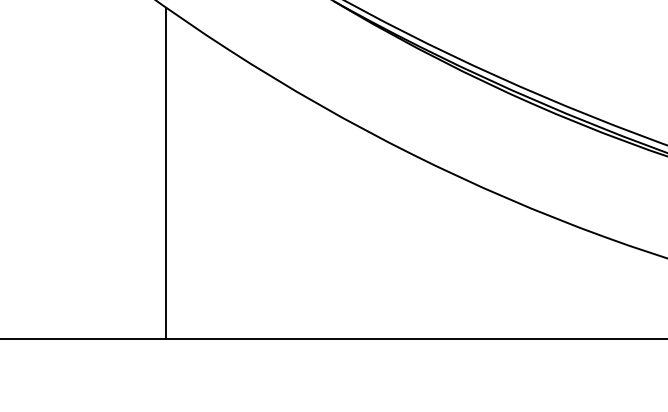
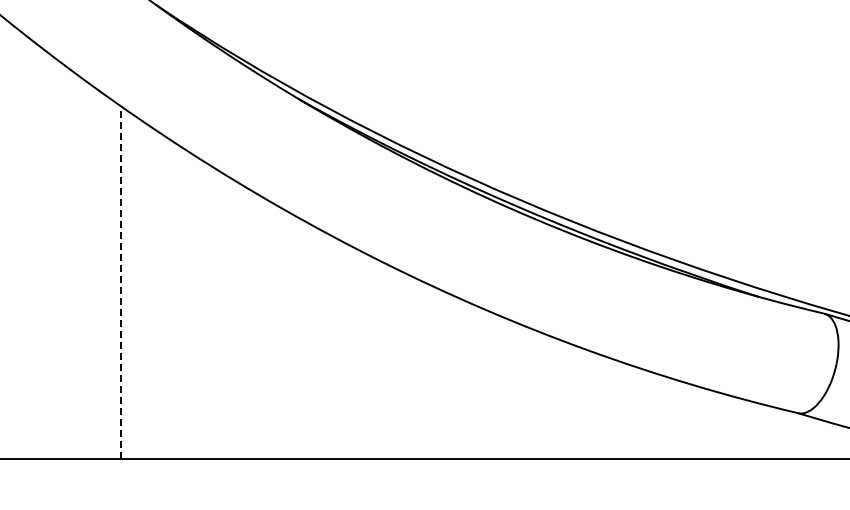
line: (166, 173) -> (121, 282), solid -> dashed

